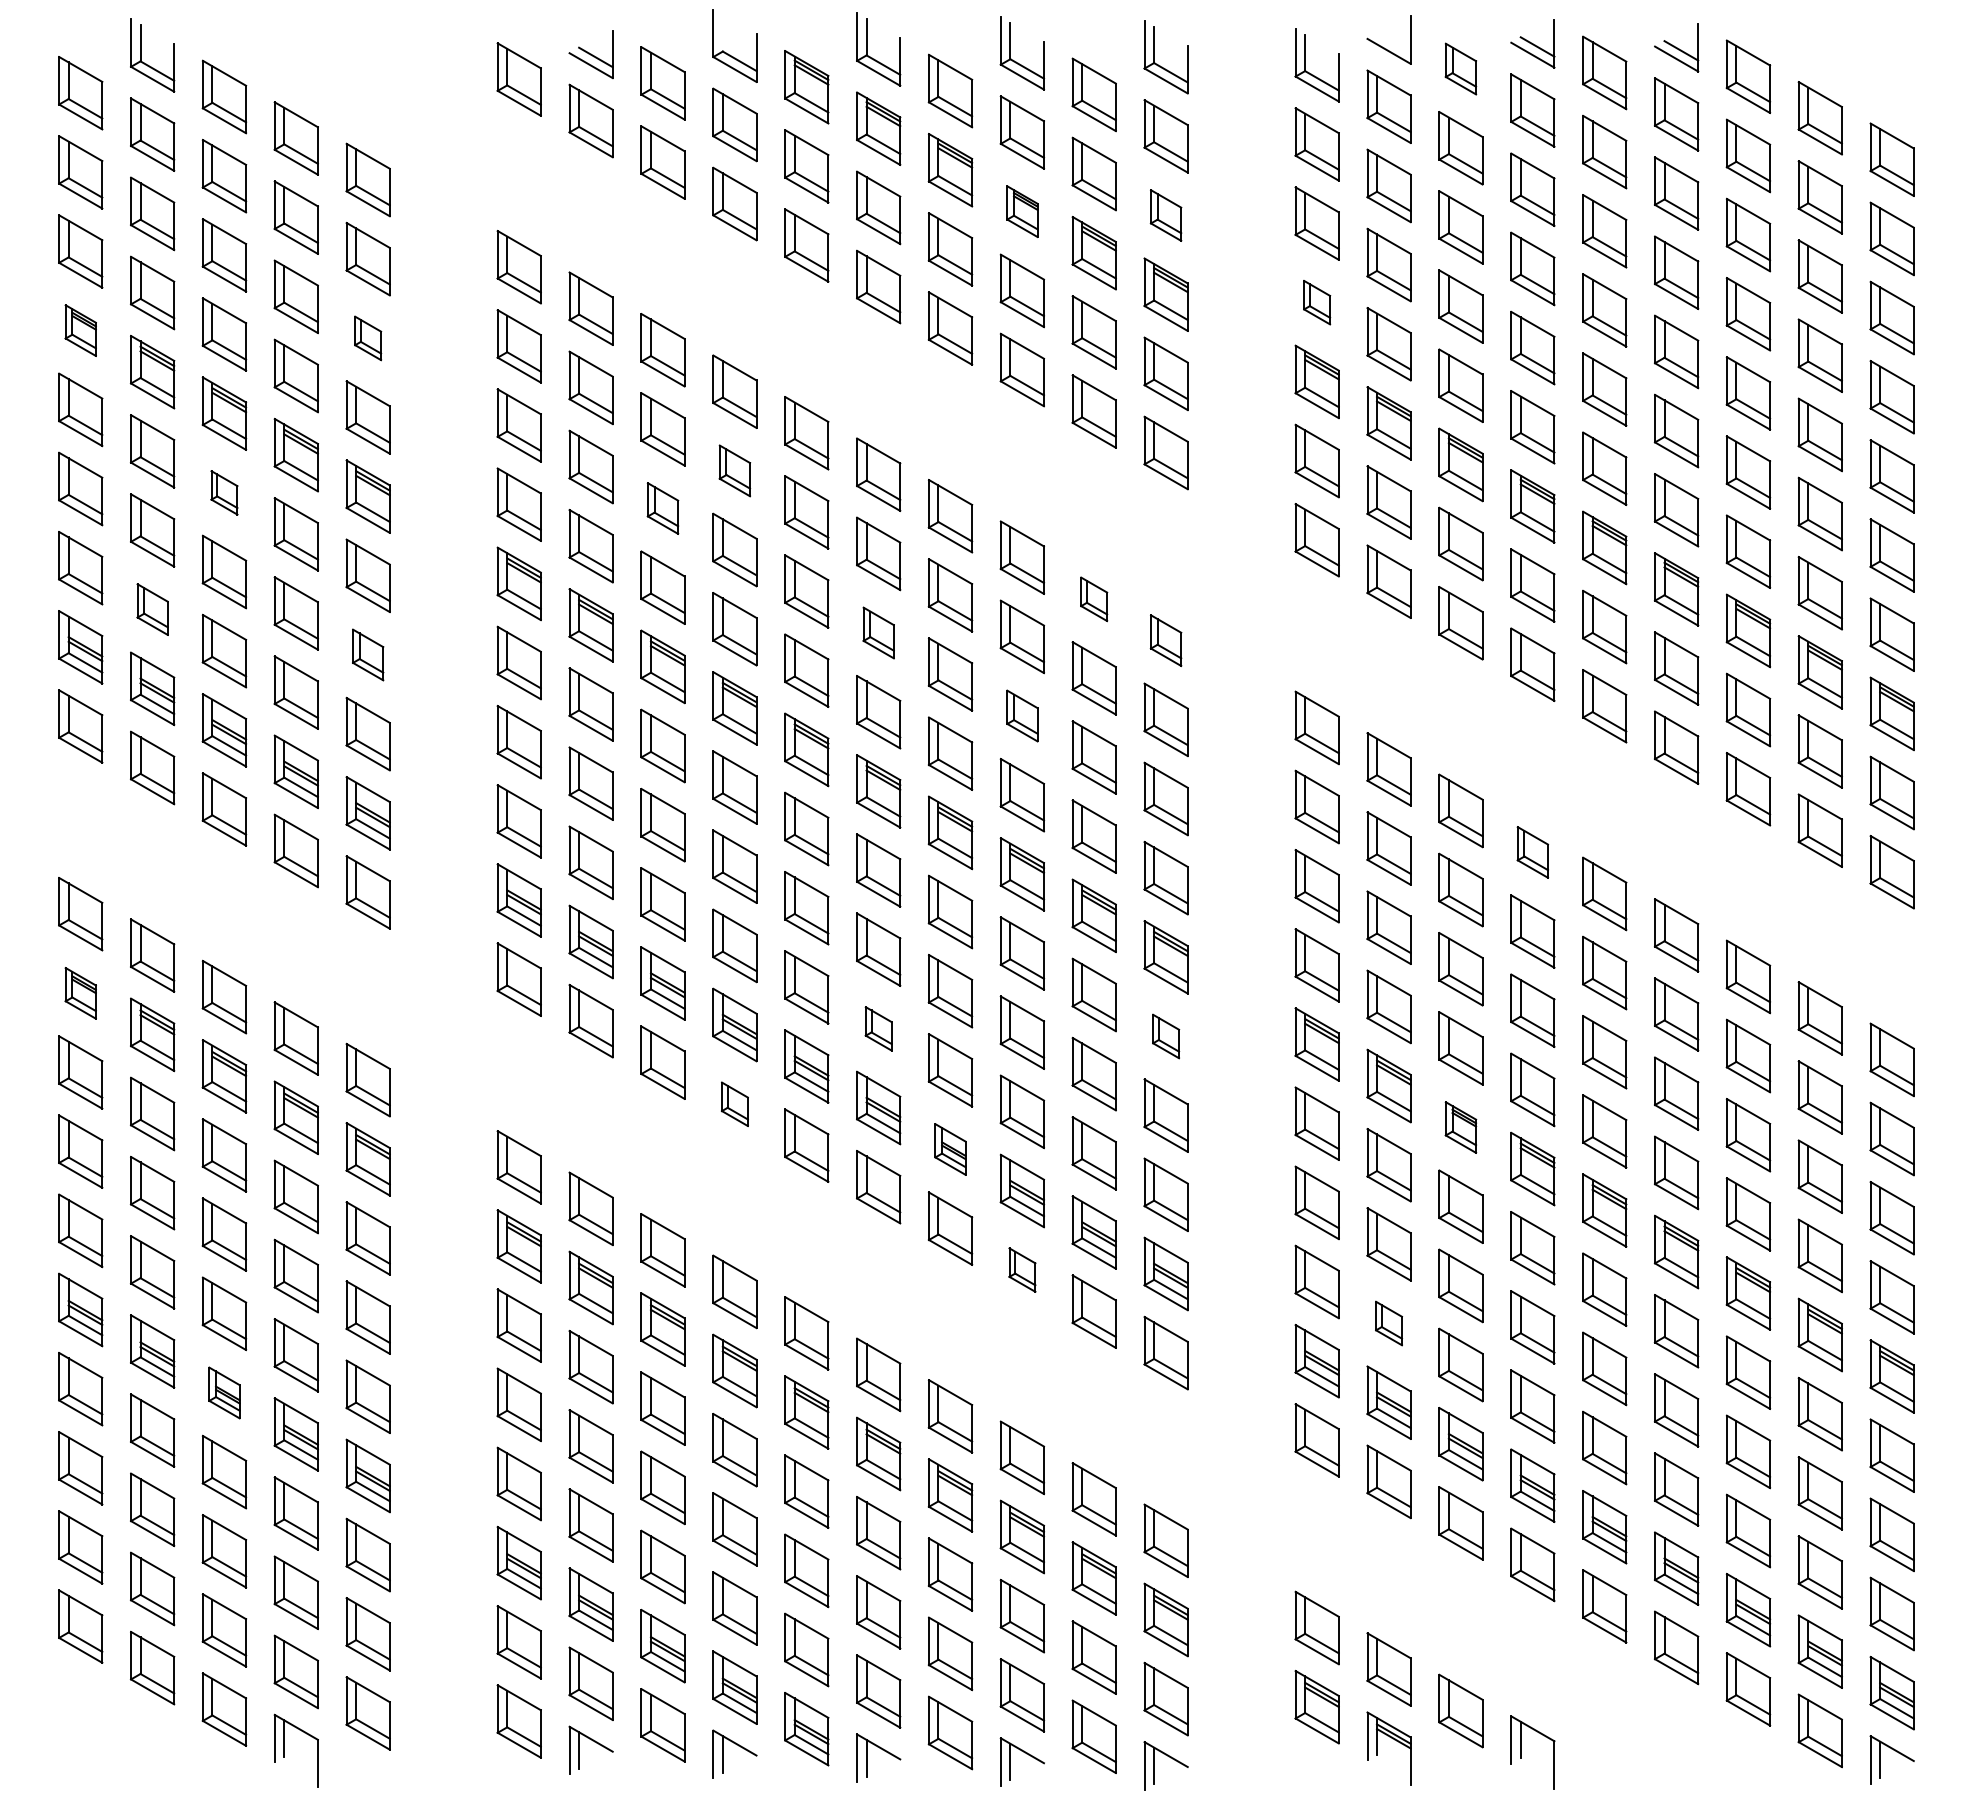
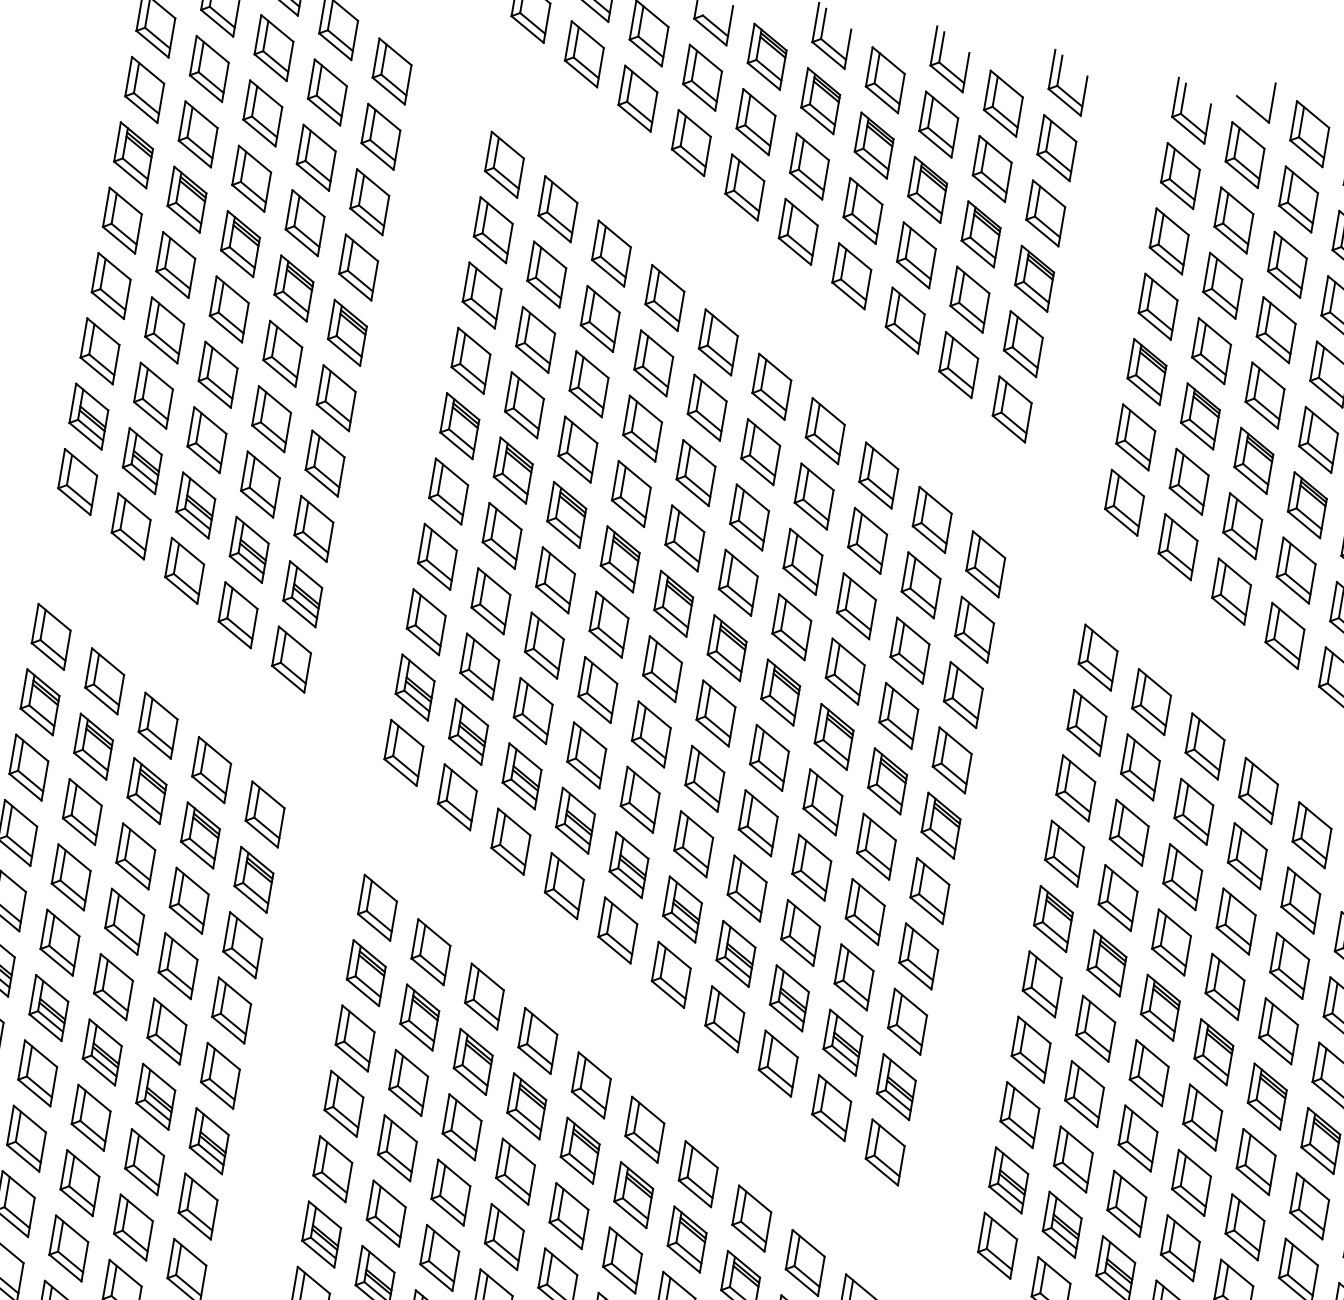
part: (1460, 68) -> (1309, 133), size x1.43
part: (1022, 211) -> (927, 189), size x1.43
part: (1165, 215) -> (1045, 213), size x1.43
part: (1316, 302) -> (1157, 306), size x1.67
part: (80, 330) -> (133, 155), size x1.43
part: (367, 338) -> (369, 202), size x1.67
part: (734, 470) -> (653, 362), size x1.43
part: (224, 492) -> (229, 309), size x1.67
part: (662, 508) -> (588, 384), size x1.43
part: (1093, 599) -> (931, 520), size x1.67
part: (152, 609) -> (153, 395), size x1.43
part: (878, 632) -> (749, 517), size x1.43
part: (1165, 640) -> (985, 564), size x1.43
part: (367, 654) -> (324, 463), size x1.43
part: (1022, 715) -> (856, 605), size x1.43
part: (1532, 852) -> (1258, 790), size x1.43
part: (80, 993) -> (39, 702), size x1.43
part: (878, 1028) -> (693, 843), size x1.67
part: (1165, 1036) -> (929, 890), size x1.67
part: (734, 1104) -> (564, 886), size x1.67
part: (1460, 1127) -> (1160, 1007), size x1.43
part: (950, 1149) -> (735, 953), size x1.43
part: (1022, 1269) -> (778, 1063), size x1.67
part: (1388, 1323) -> (1072, 1159), size x1.67
part: (224, 1392) -> (102, 1052), size x1.43

